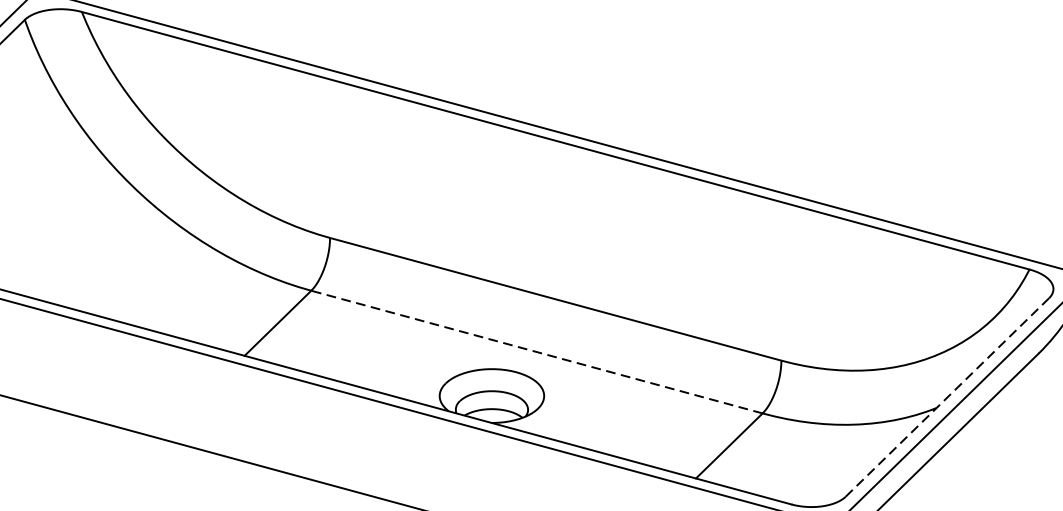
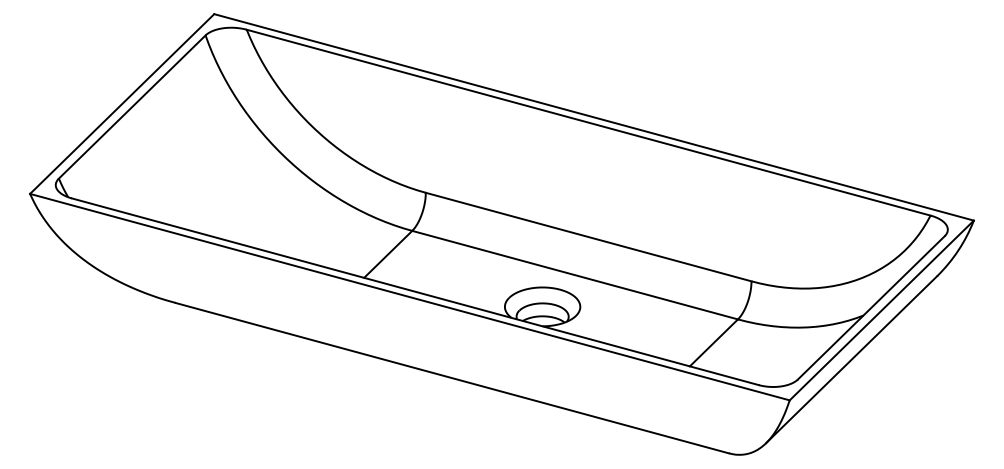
line: (537, 352) -> (575, 275), dashed -> solid
line: (946, 398) -> (870, 308), dashed -> solid

